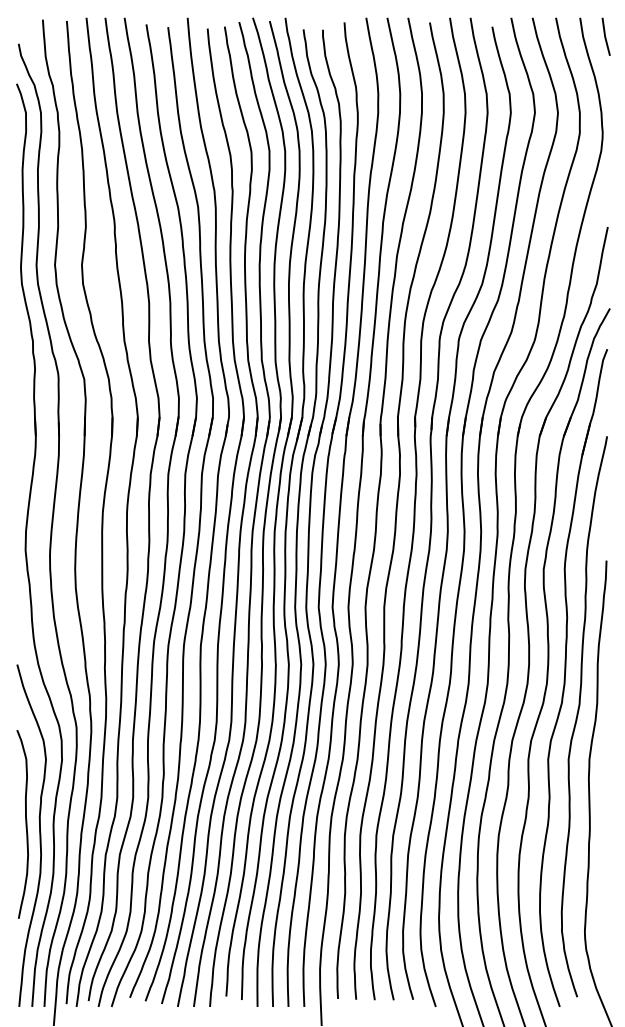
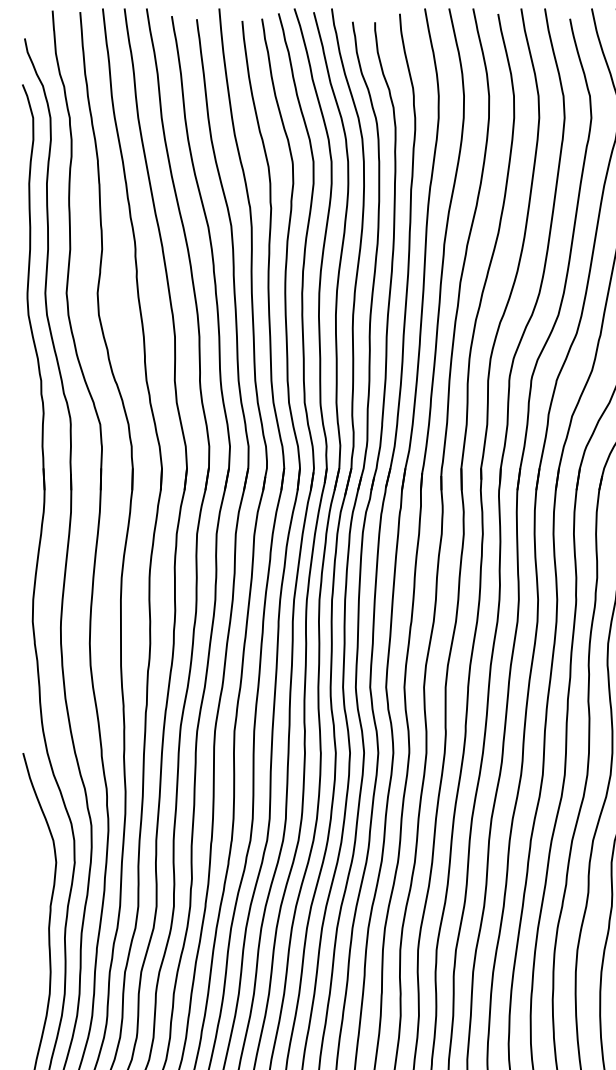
curve: (25, 824) -> (32, 937), removed

